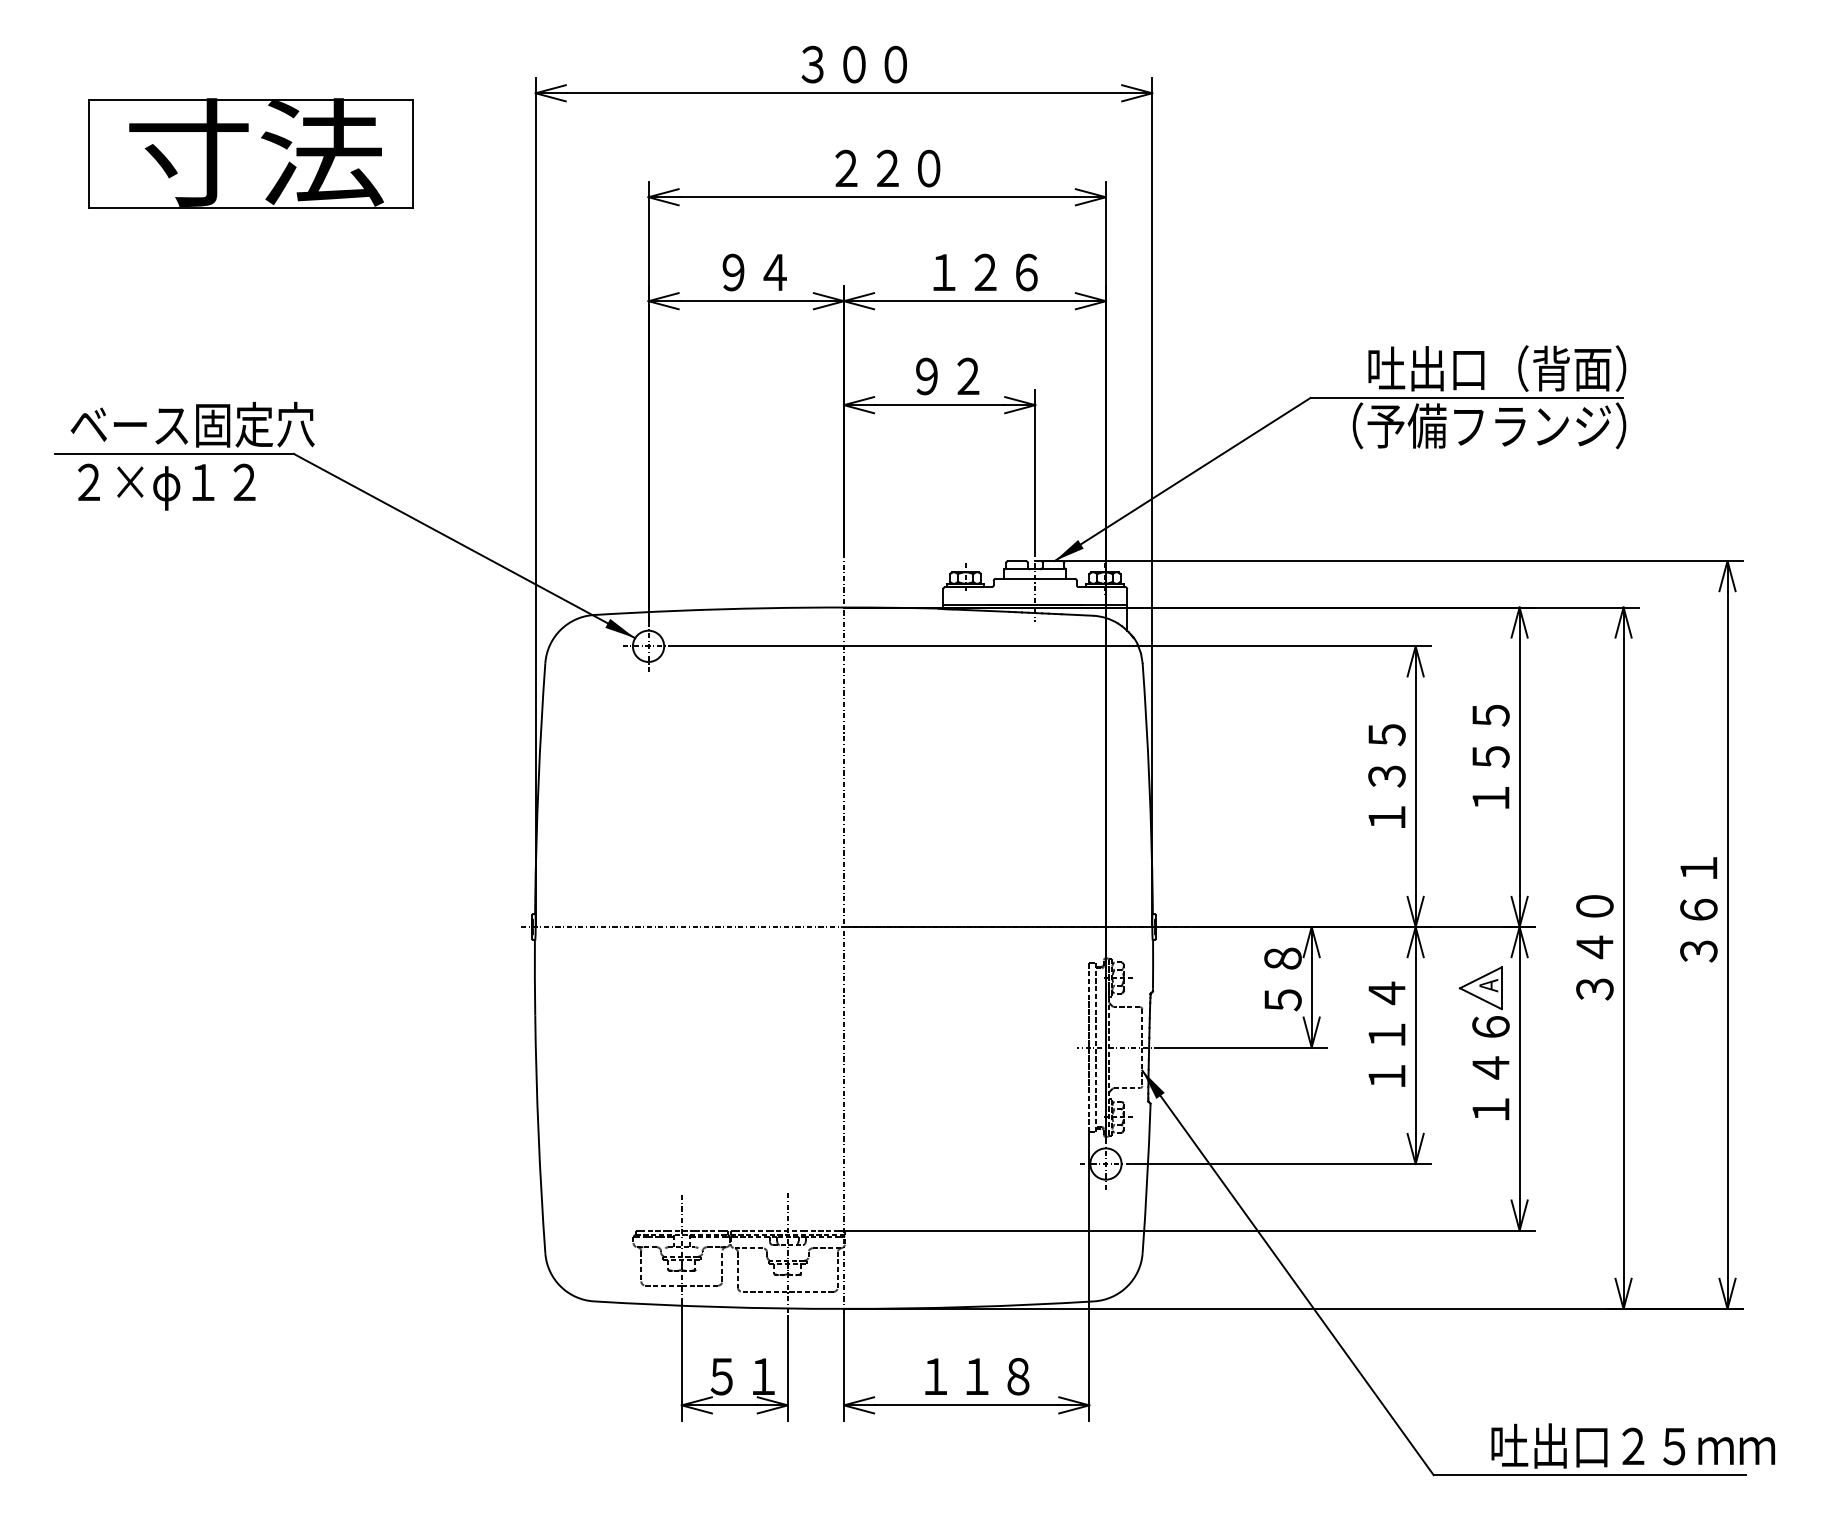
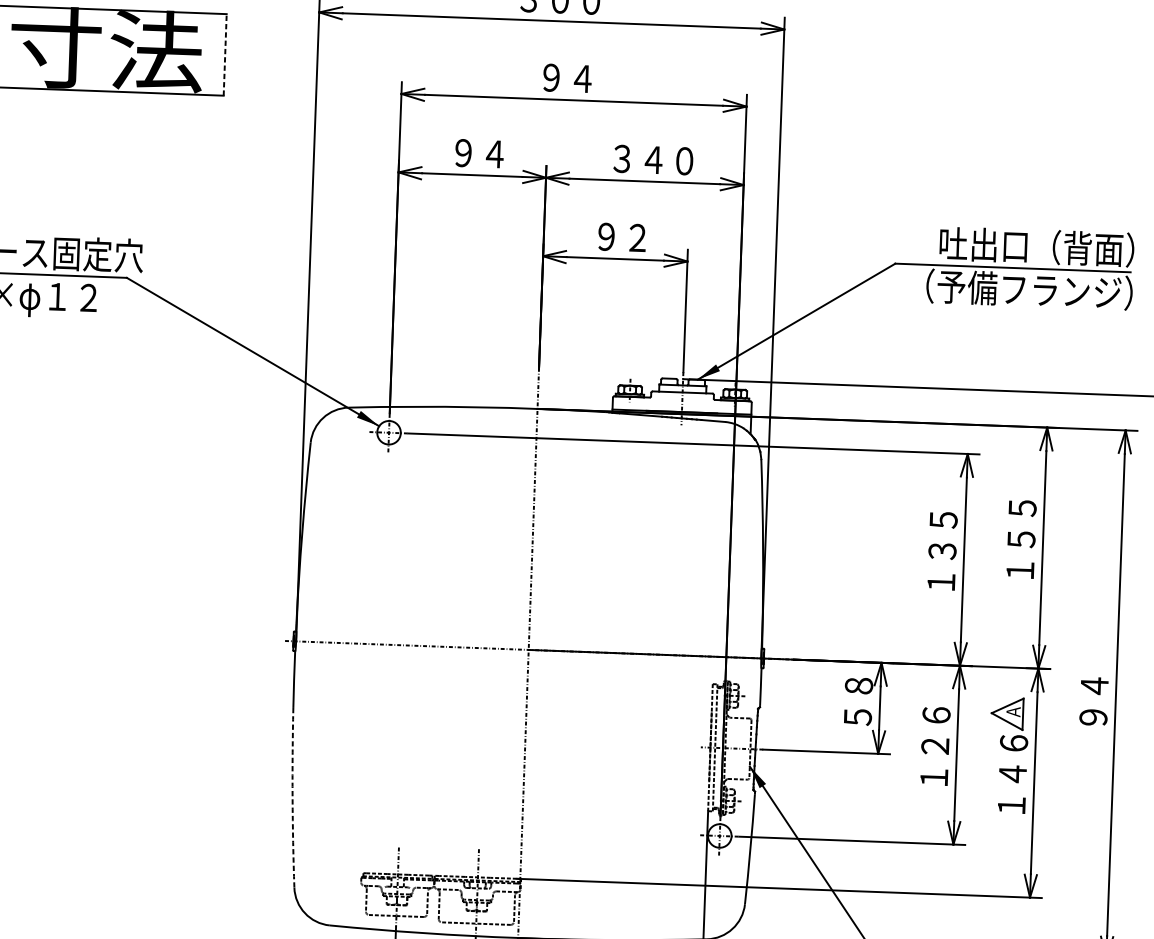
line: (413, 153) -> (225, 54), solid -> dashed
text: (887, 168) -> (582, 78), ２２０ -> ９４
text: (984, 272) -> (652, 160), １２６ -> ３４０
text: (1594, 947) -> (1094, 686), ３４０ -> ９４
text: (1386, 1013) -> (935, 730), １１４ -> １２６
arc: (538, 1134) -> (292, 797), solid -> dashed

